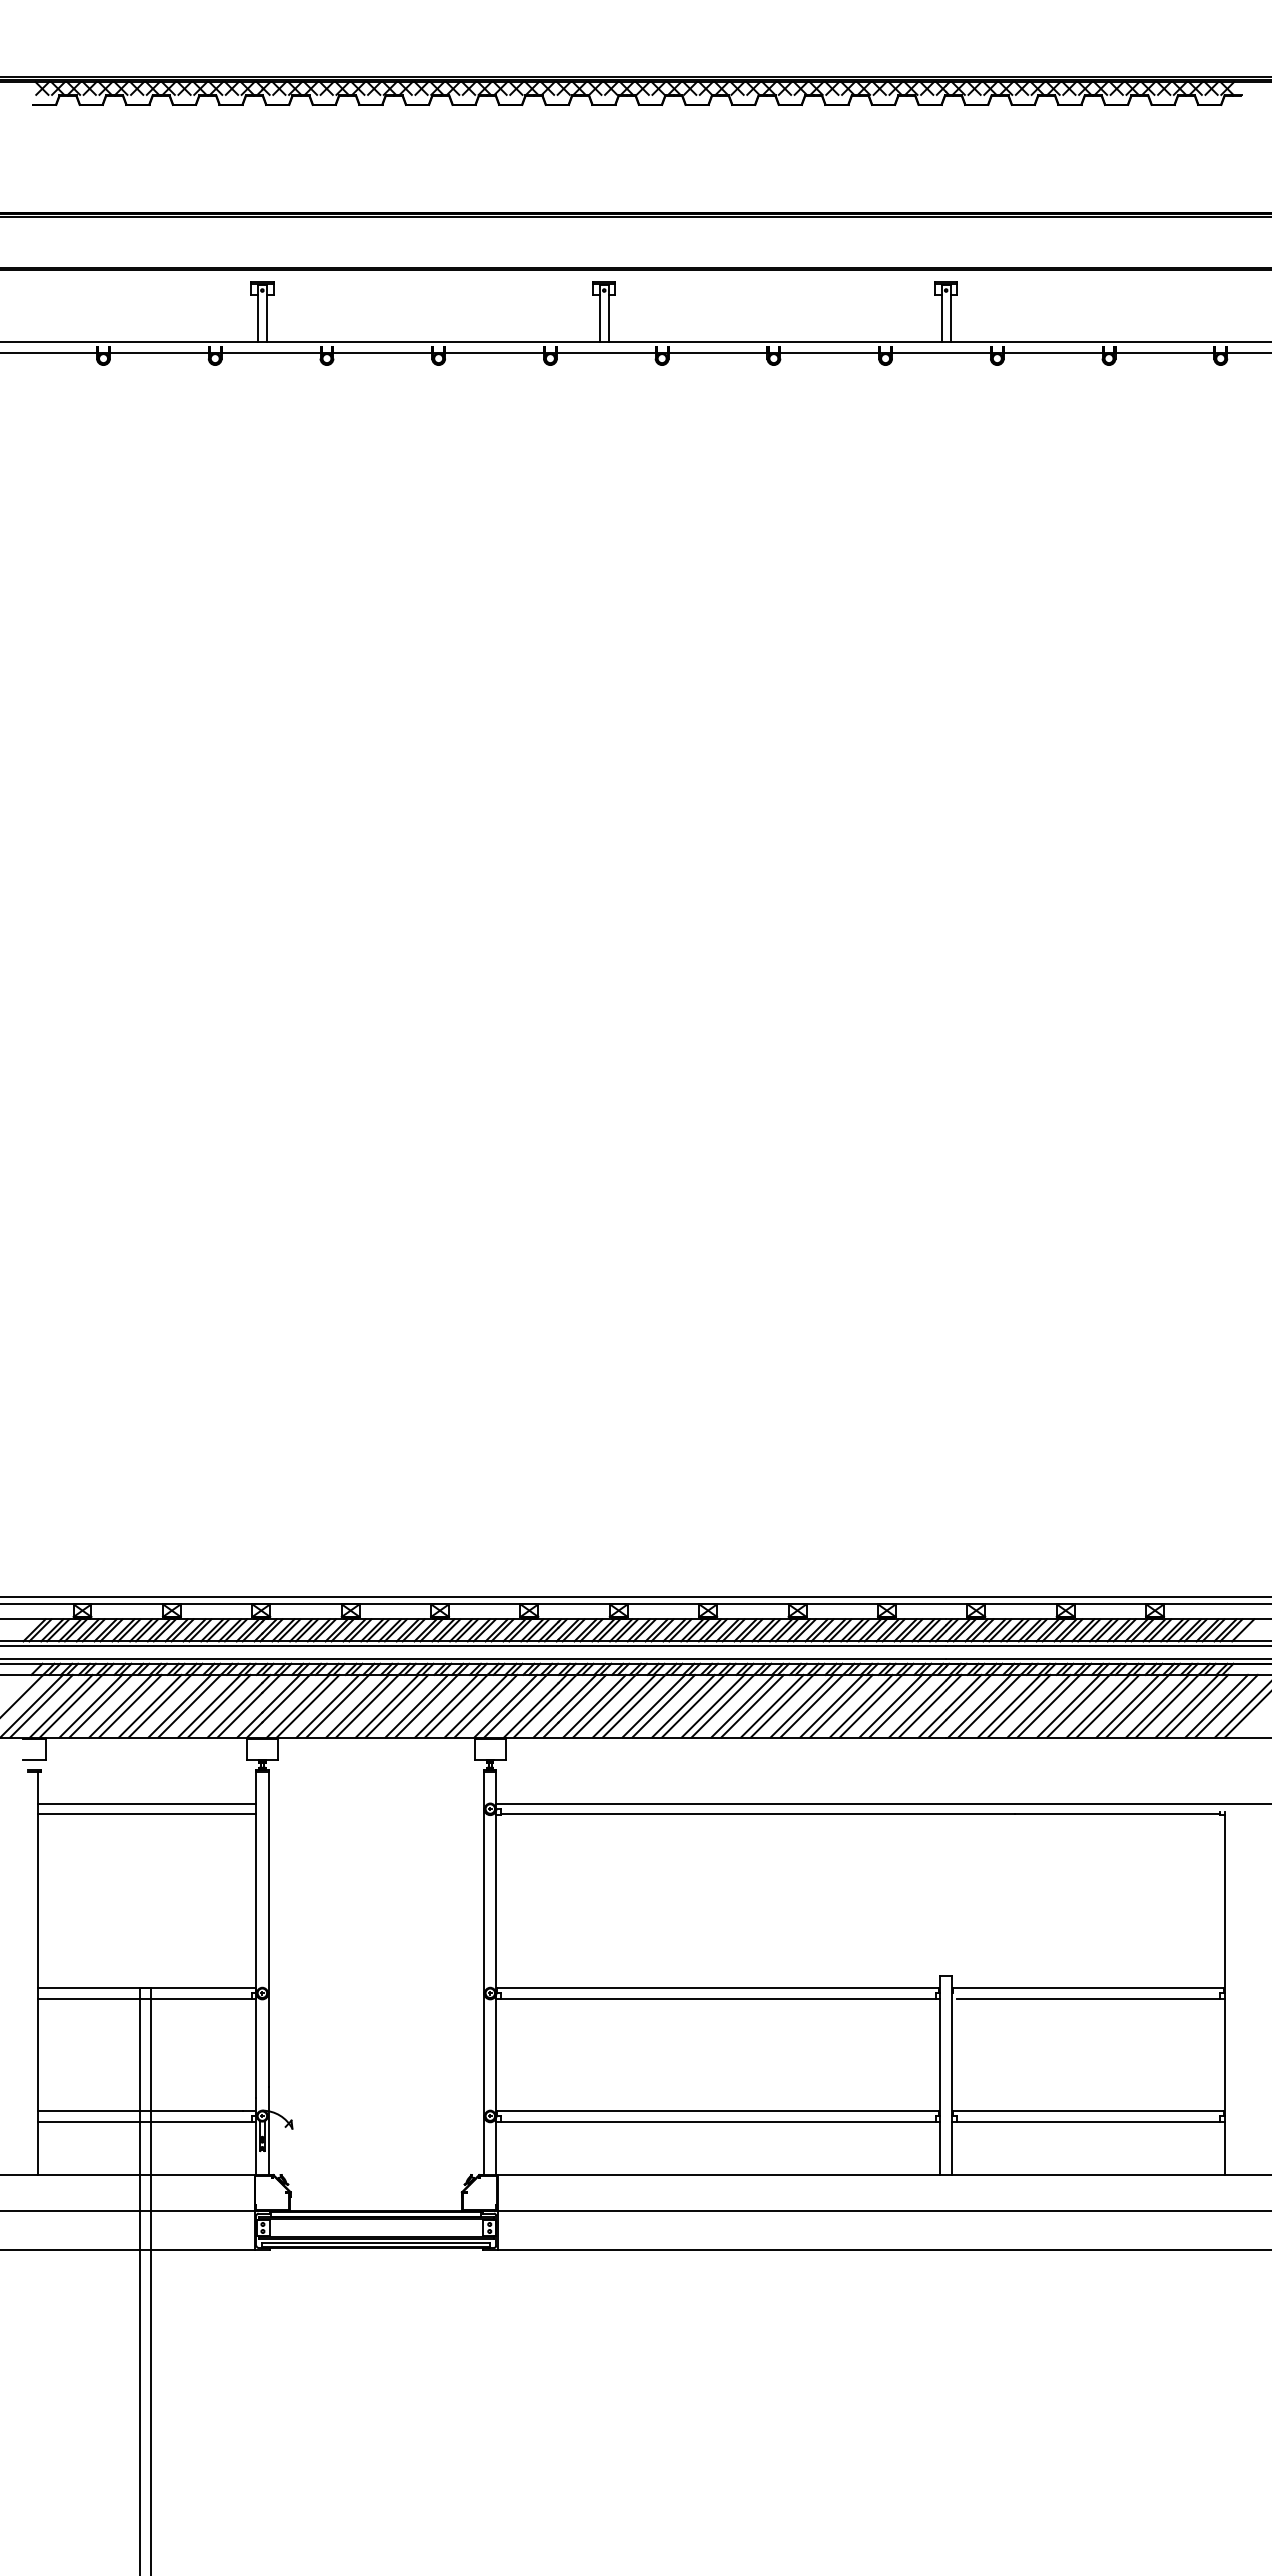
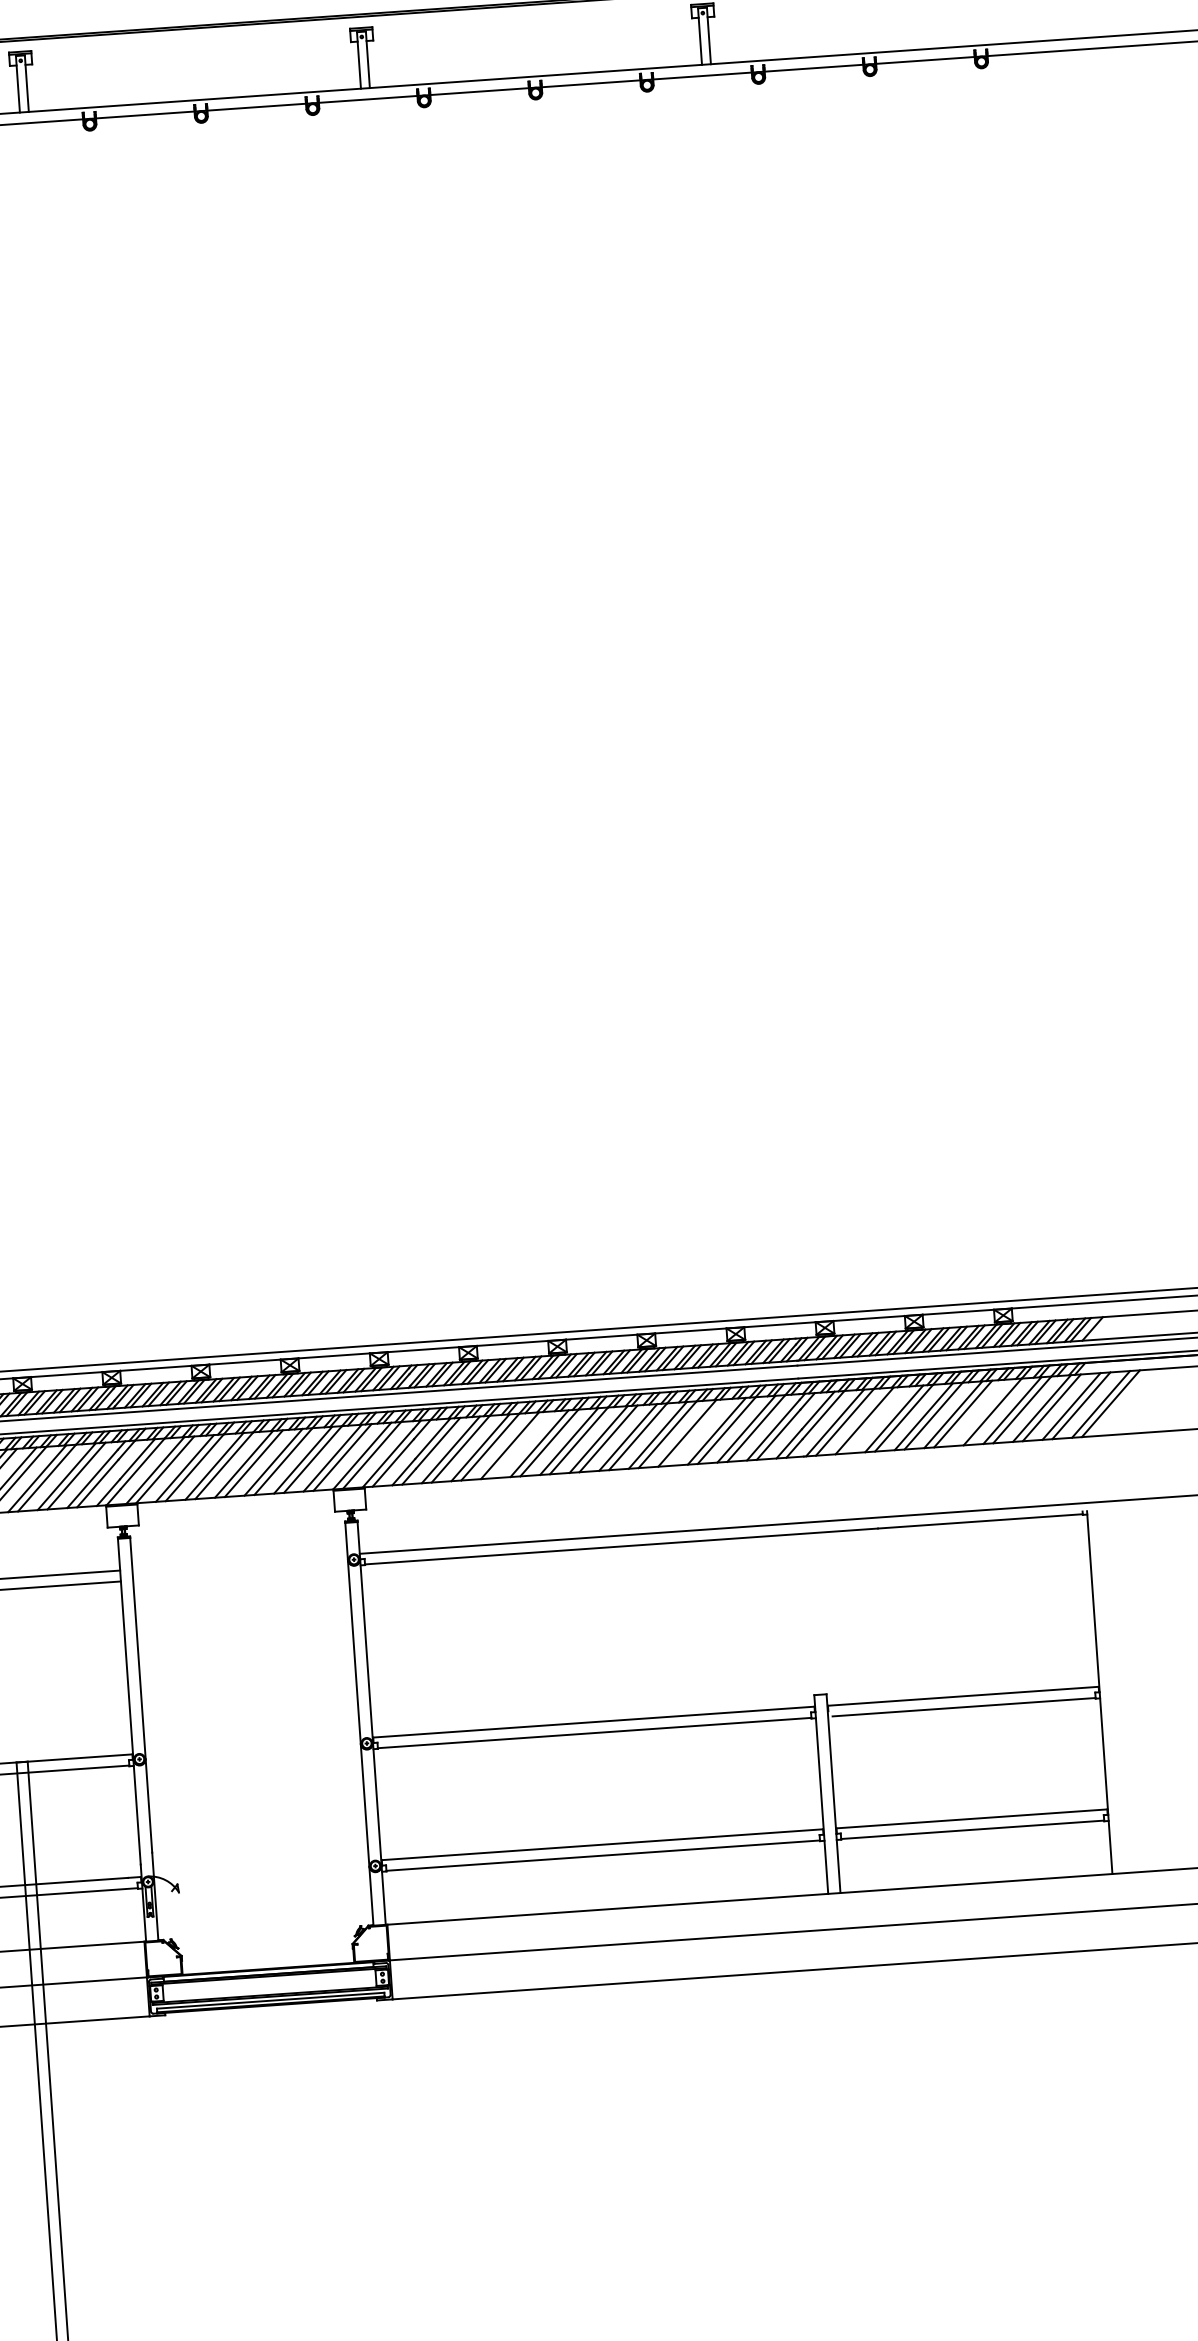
line: (663, 1705) -> (519, 1444), removed
line: (841, 1705) -> (697, 1431), removed
line: (1018, 1705) -> (873, 1419), removed
line: (1127, 1705) -> (982, 1411), removed

